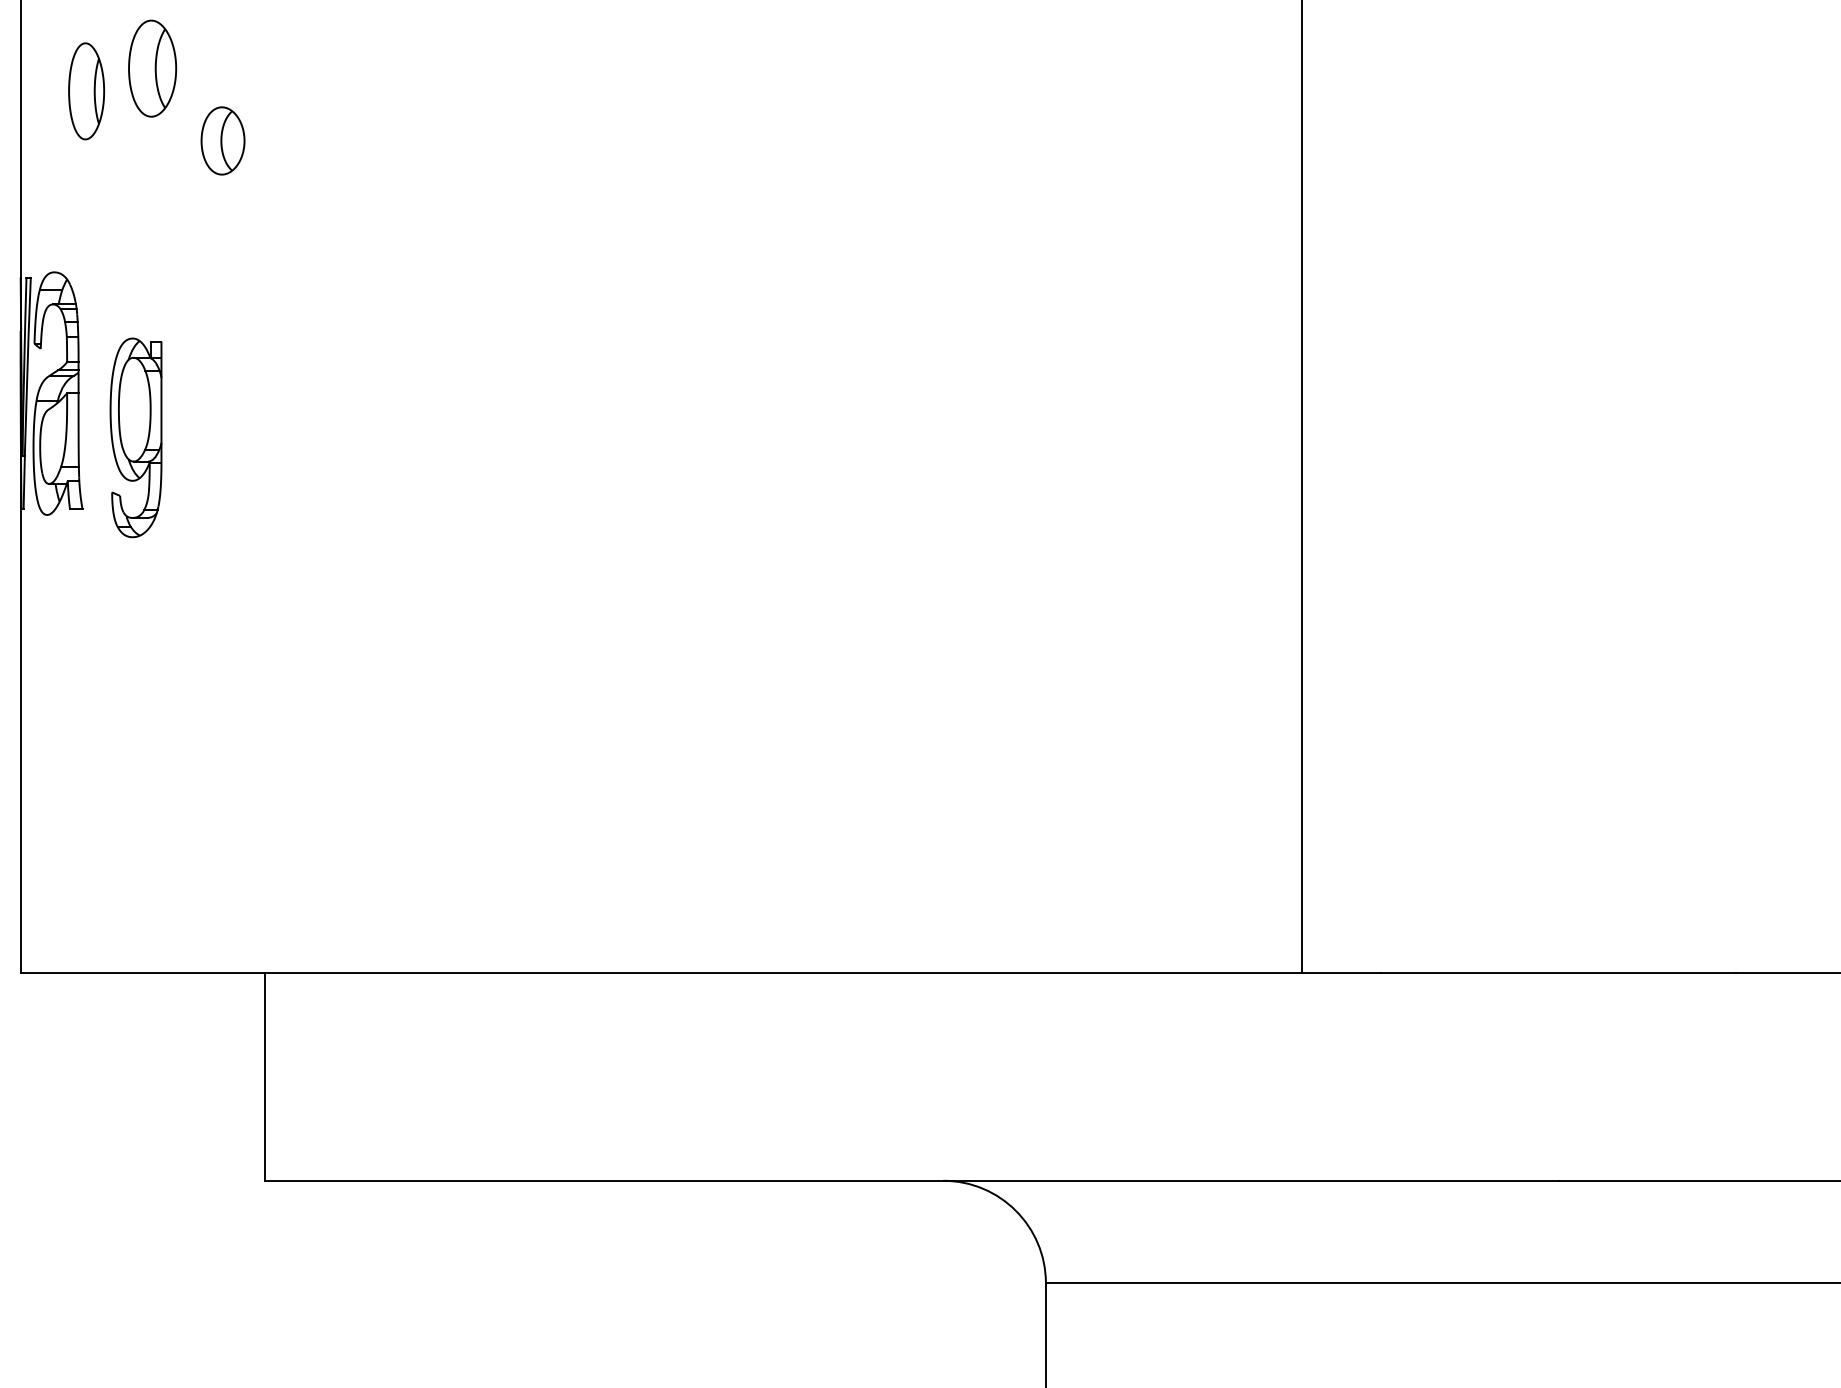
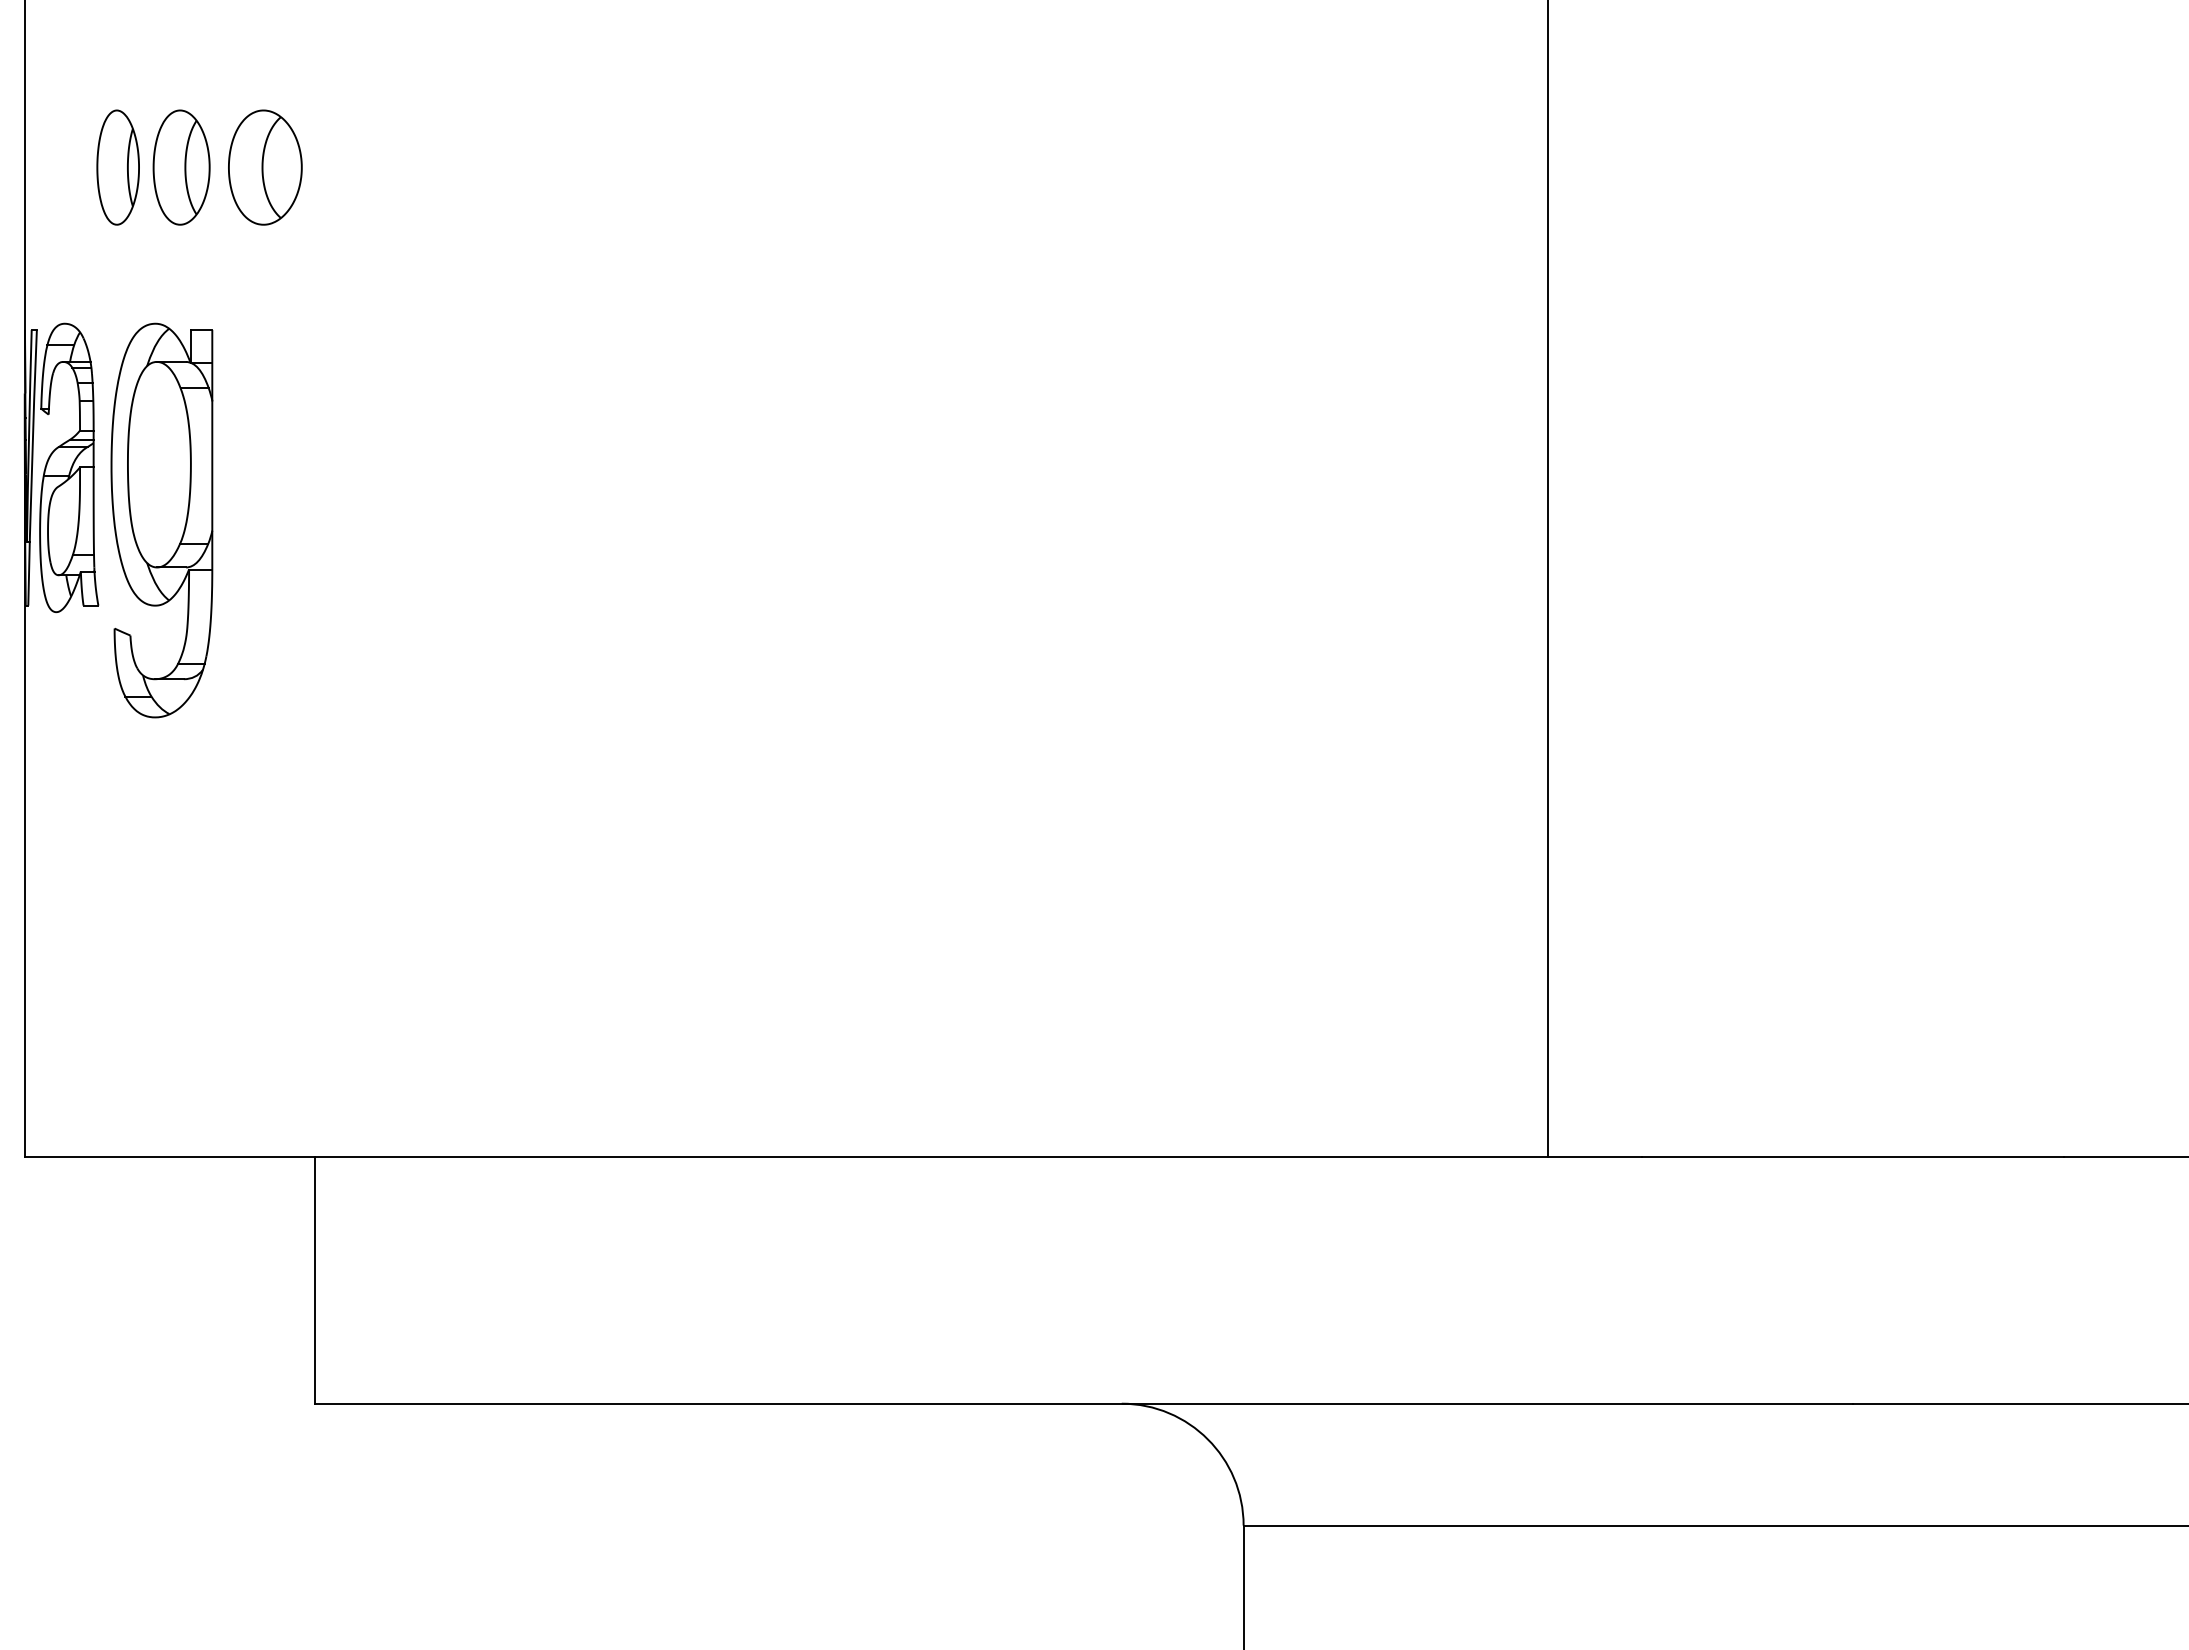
part: (152, 68) -> (181, 167), moved
part: (86, 91) -> (117, 167), moved
part: (223, 140) -> (265, 167), size x1.43
part: (135, 437) -> (161, 520), size x1.67

